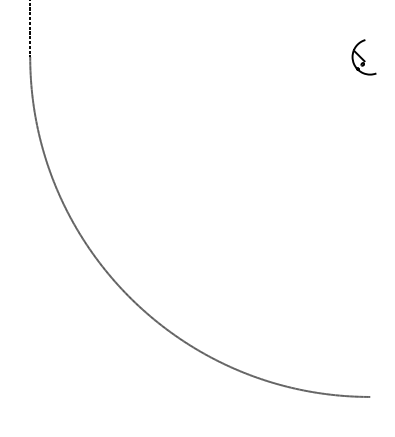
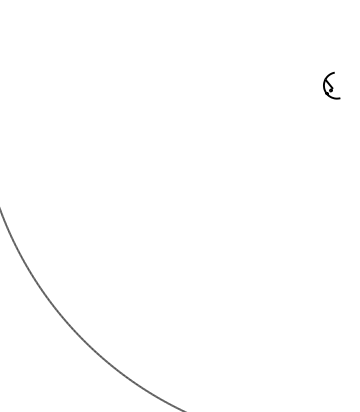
part: (363, 57) -> (331, 85), size x0.7

